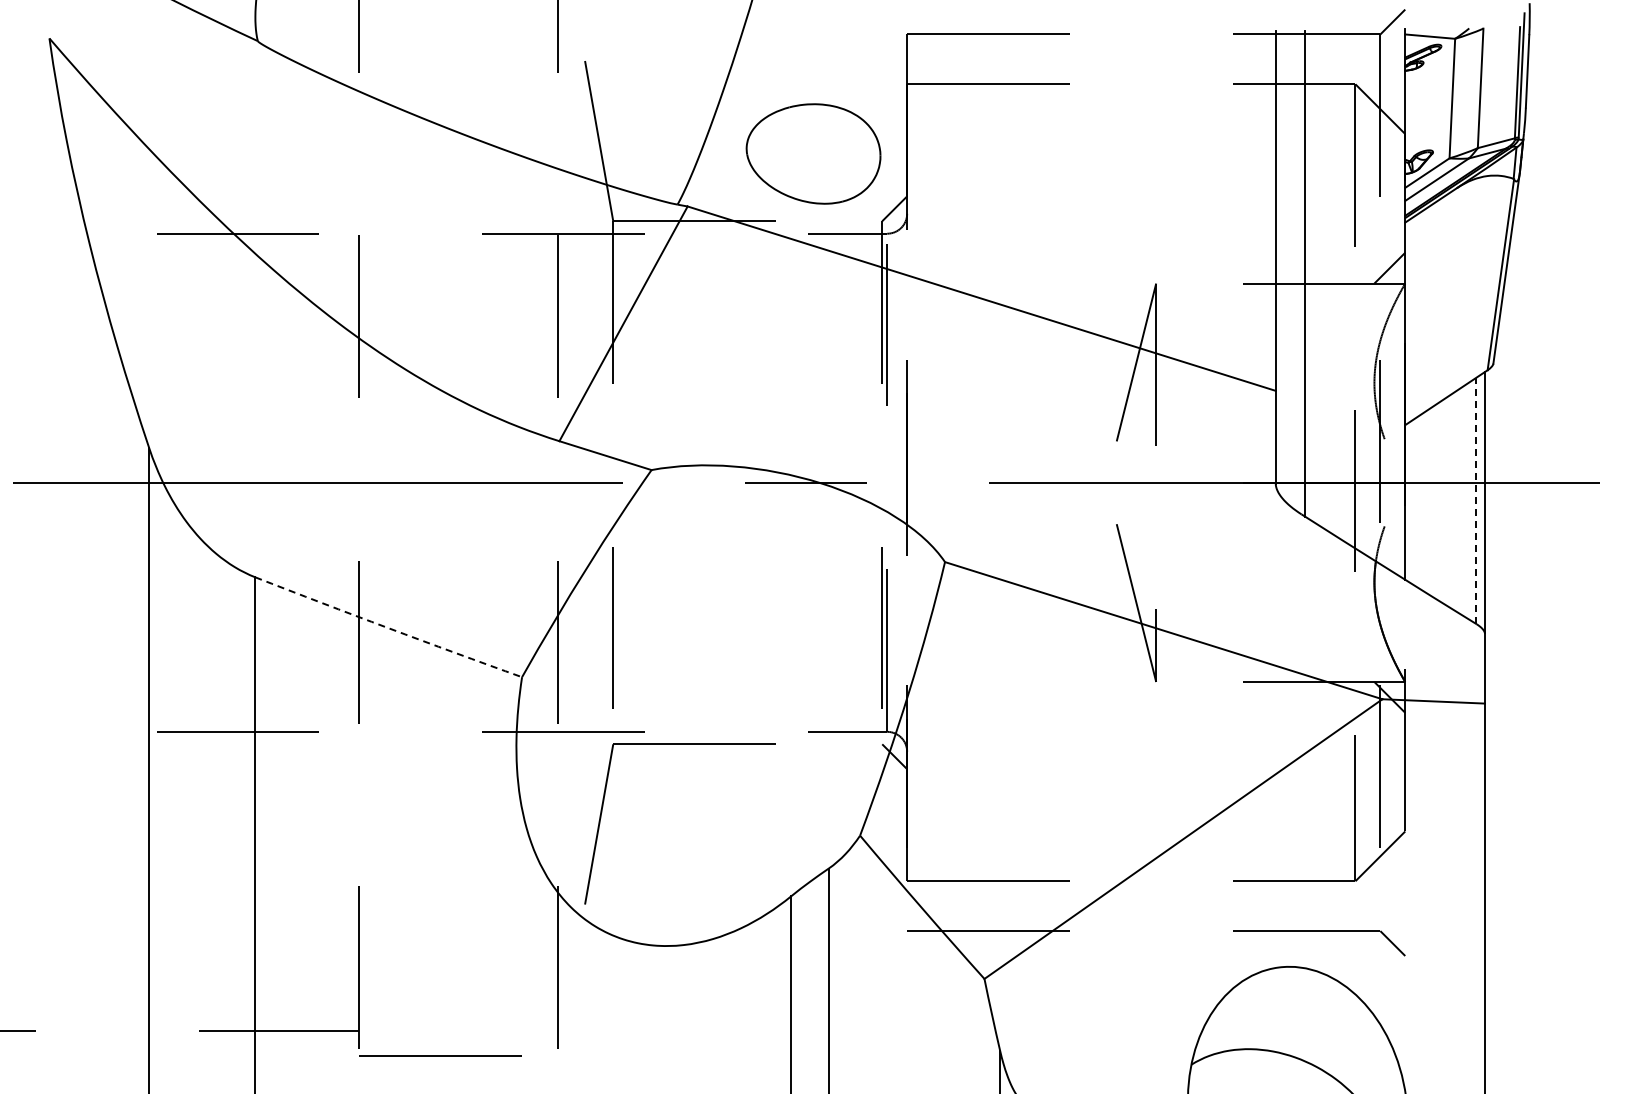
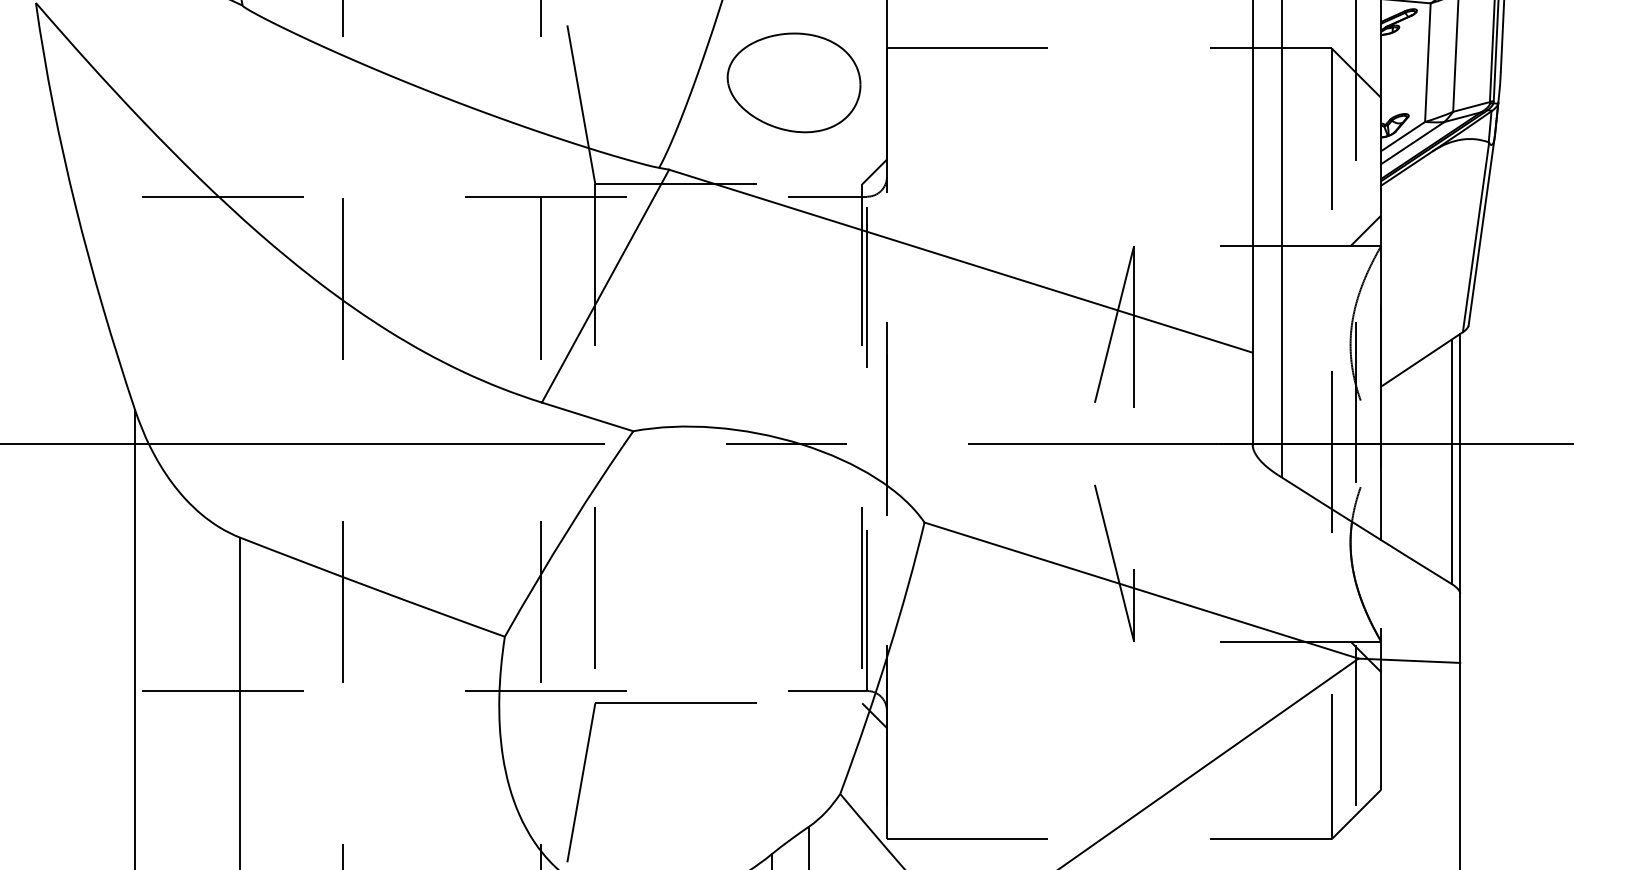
part: (813, 153) -> (794, 82), moved
line: (1476, 500) -> (1451, 461), dashed -> solid
arc: (388, 628) -> (372, 588), dashed -> solid

